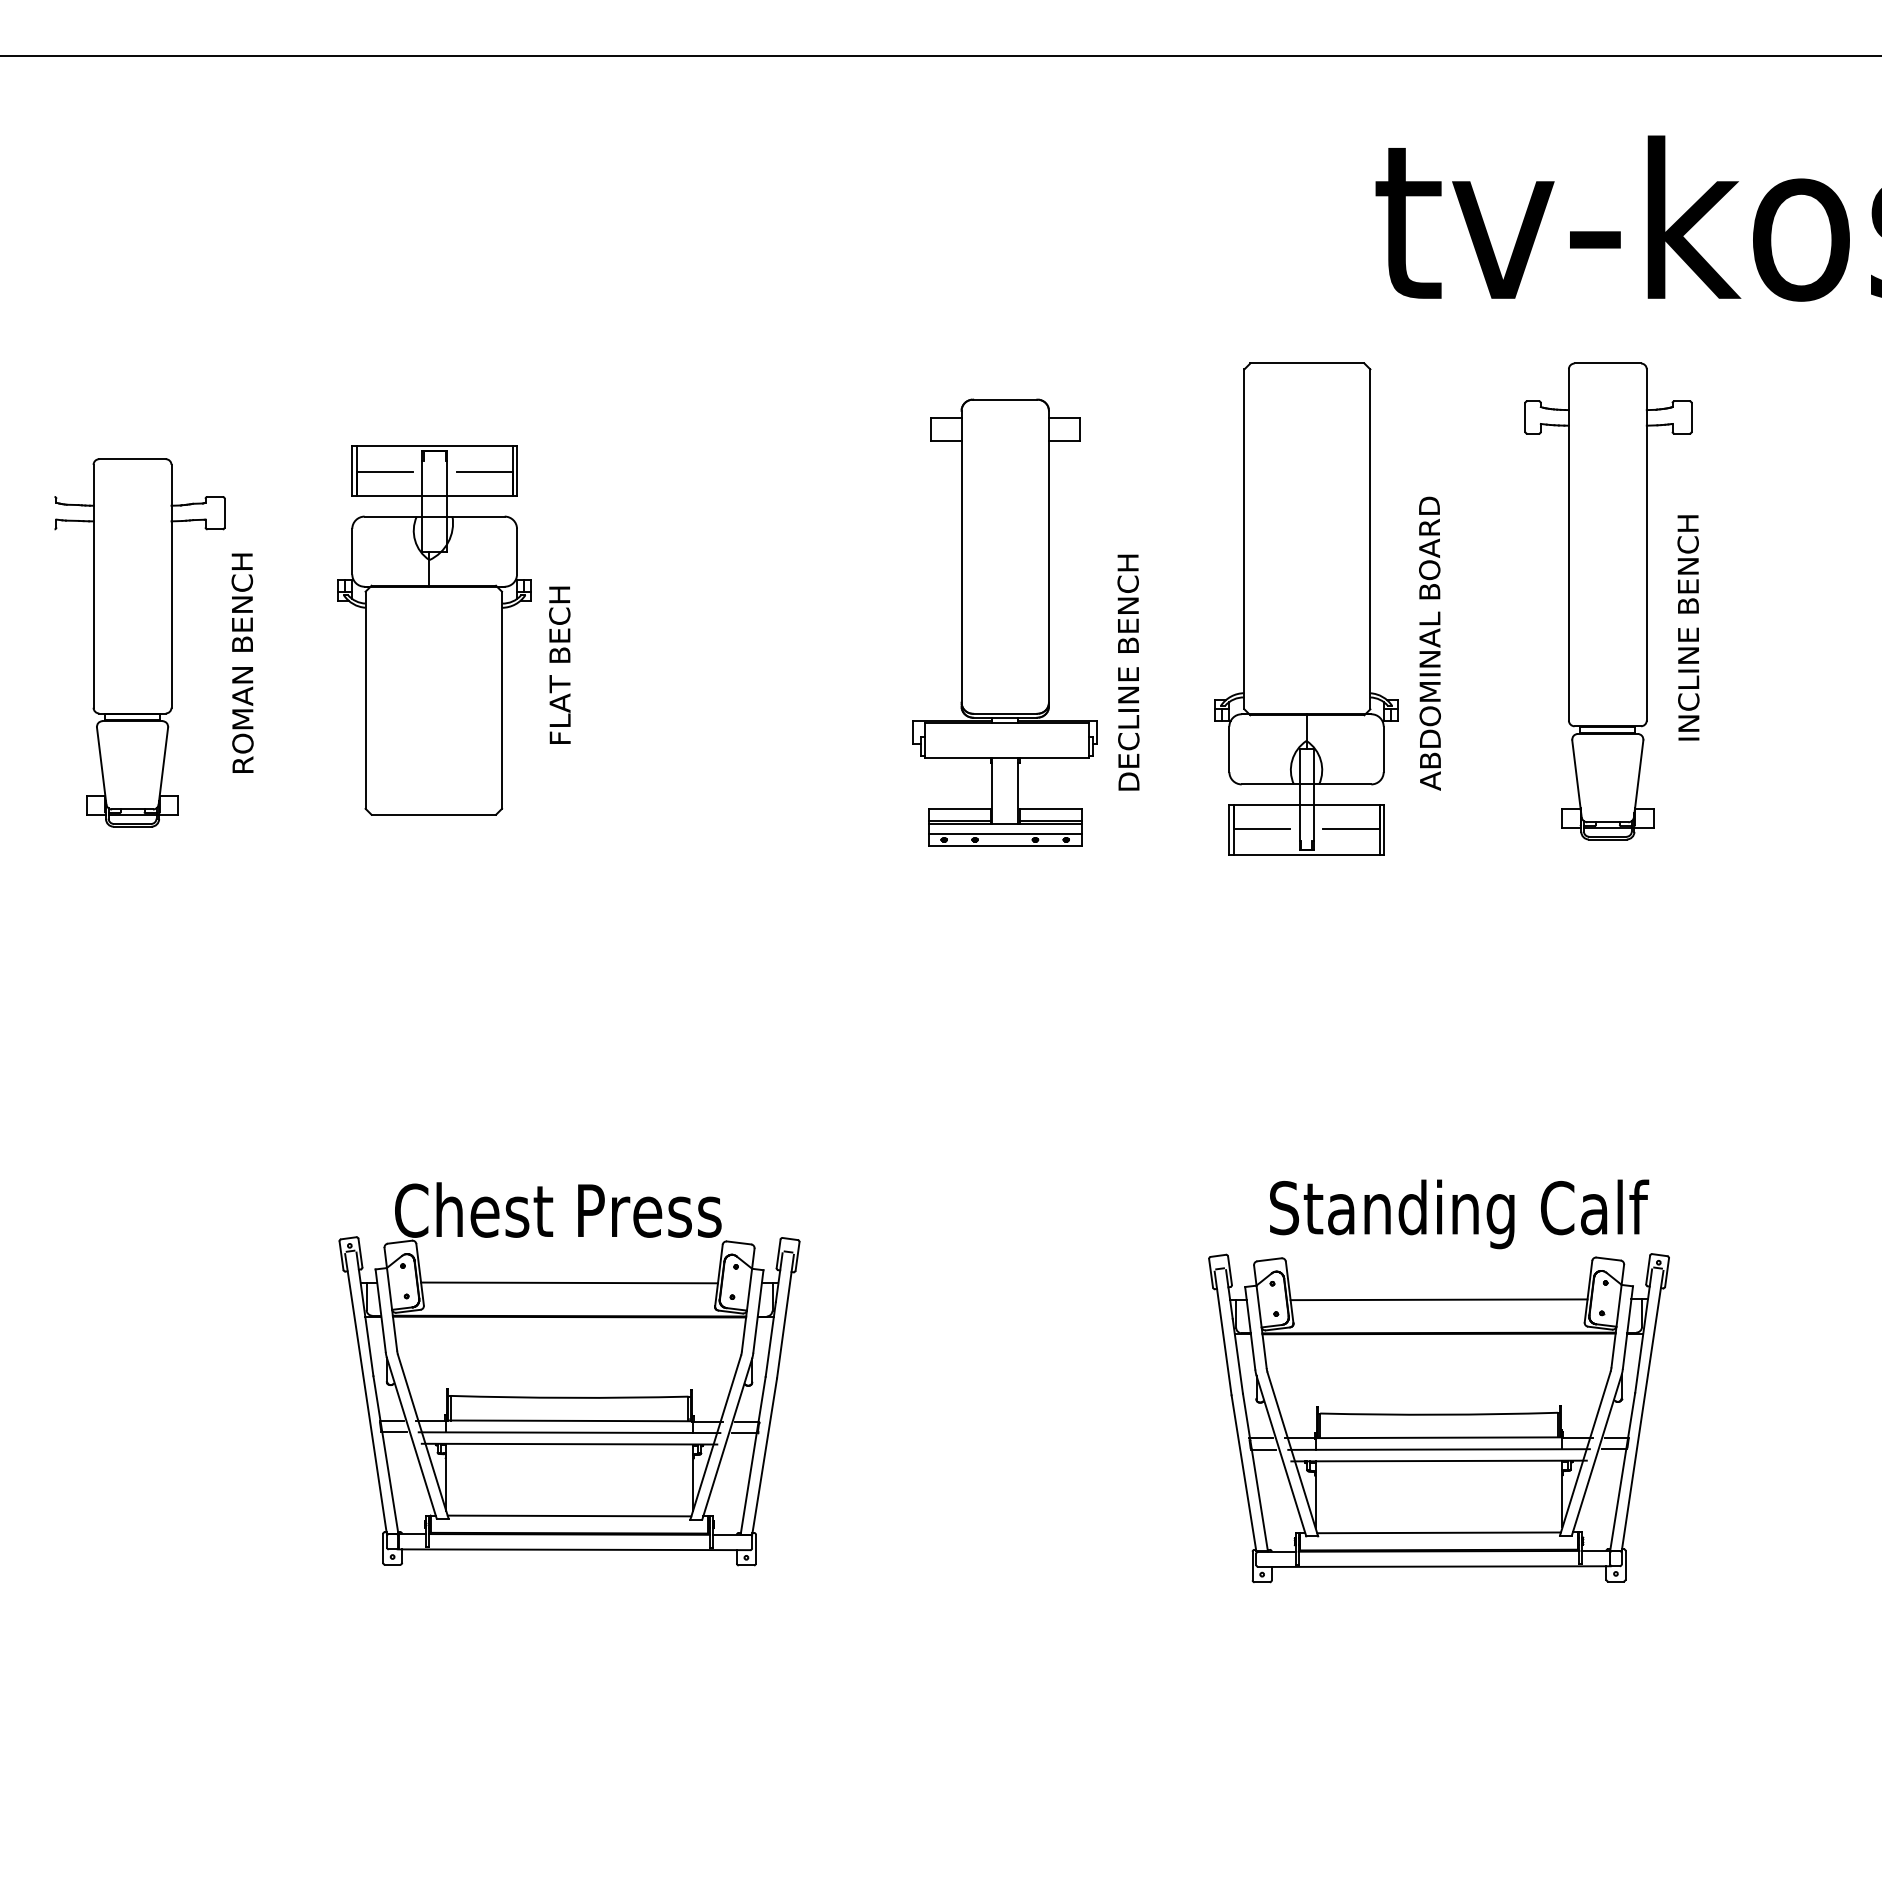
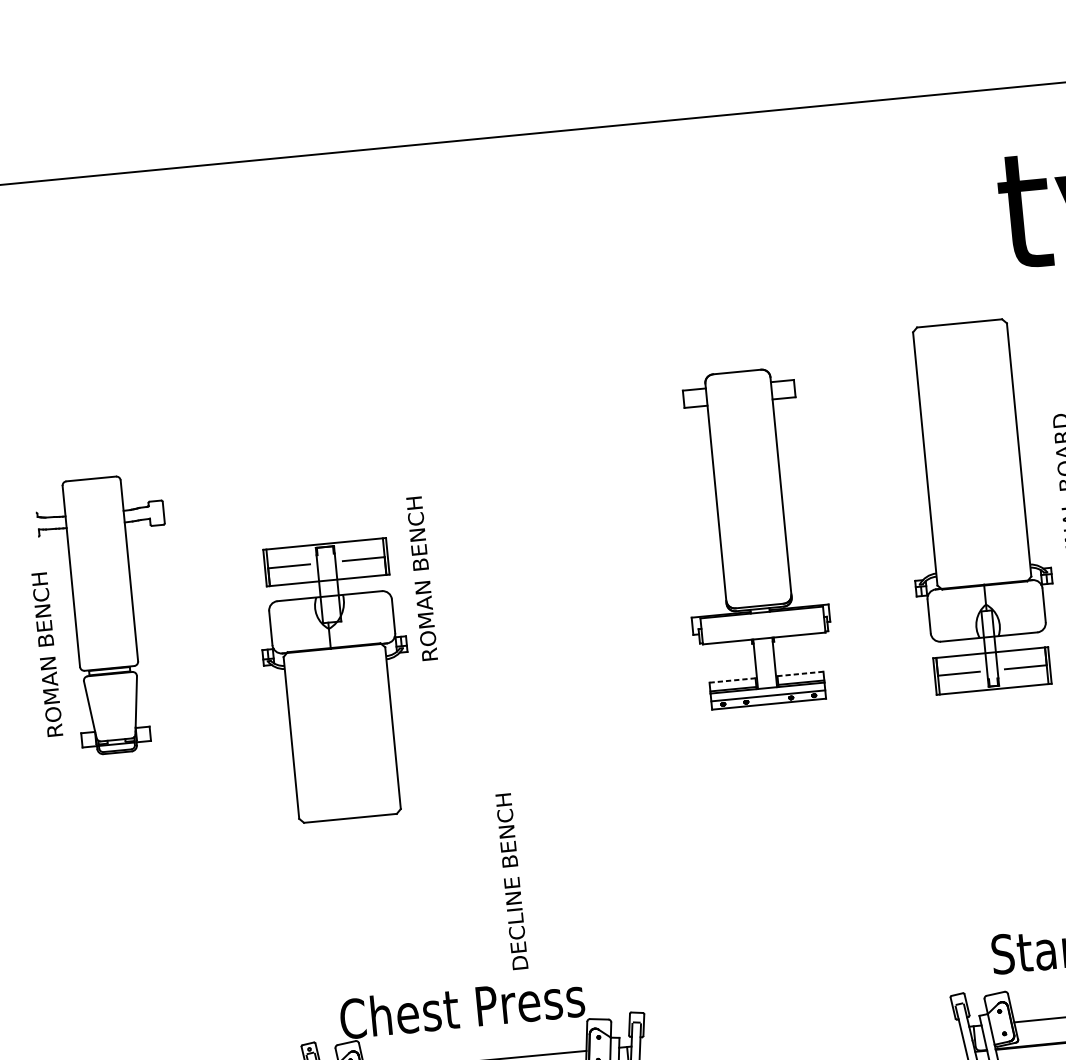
part: (434, 630) -> (337, 681), moved
text: (559, 632) -> (421, 577), FLAT BECH -> ROMAN BENCH
text: (242, 662) -> (47, 654), moved
text: (1128, 672) -> (511, 881), moved
line: (959, 809) -> (732, 680), solid -> dashed
line: (1050, 809) -> (800, 674), solid -> dashed

